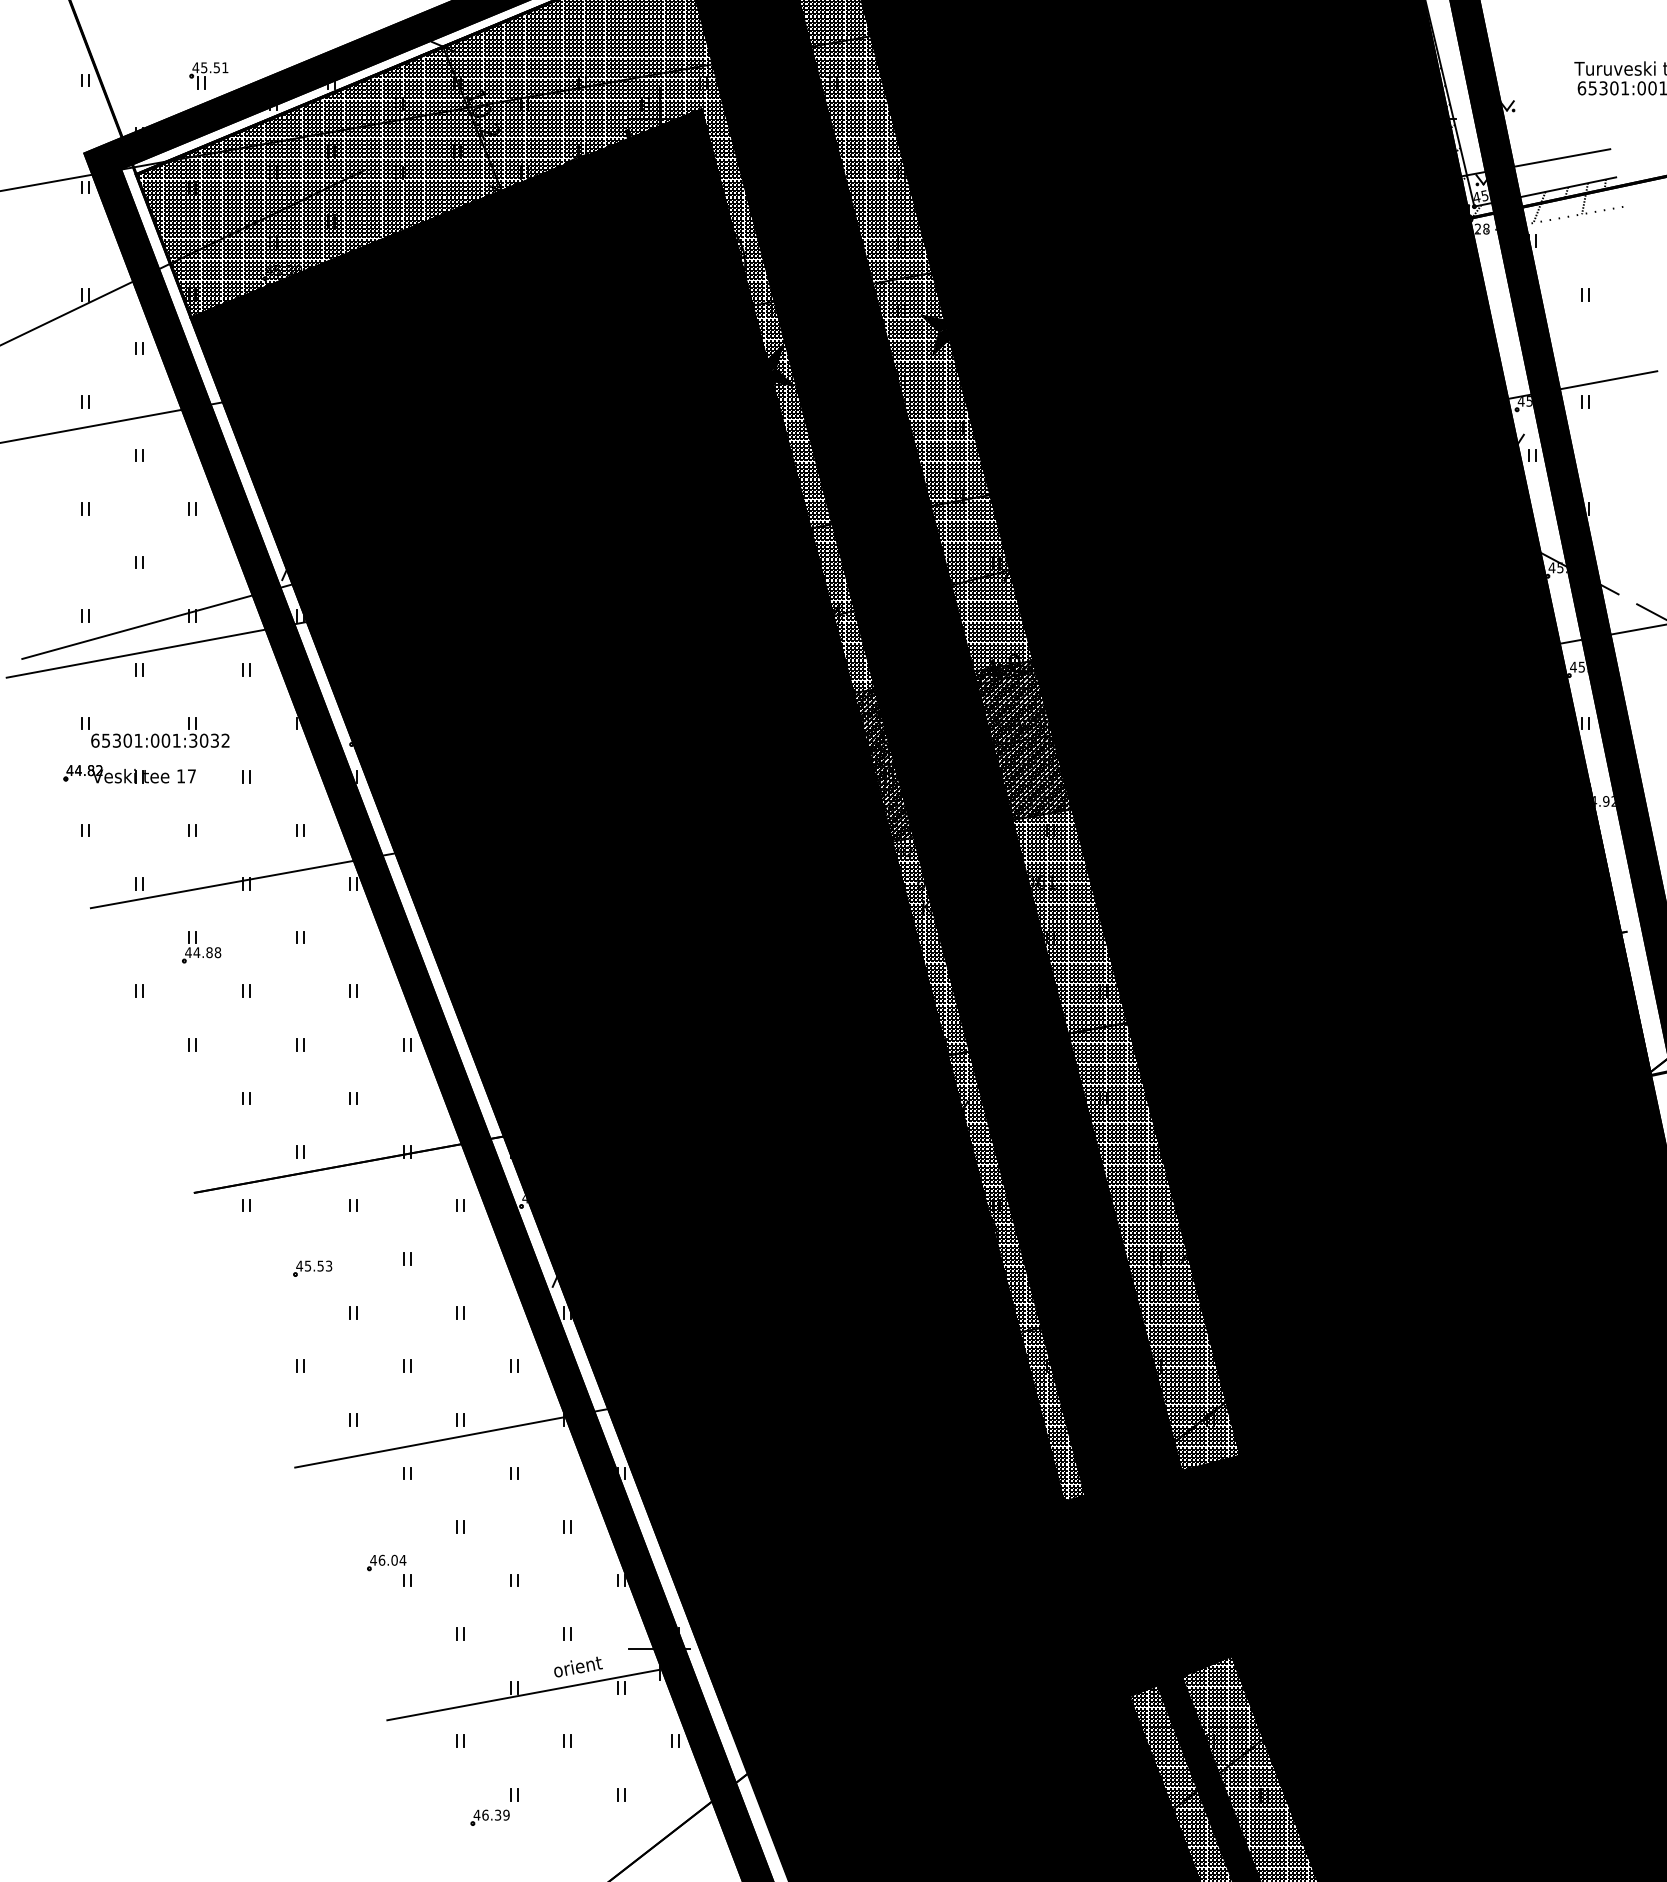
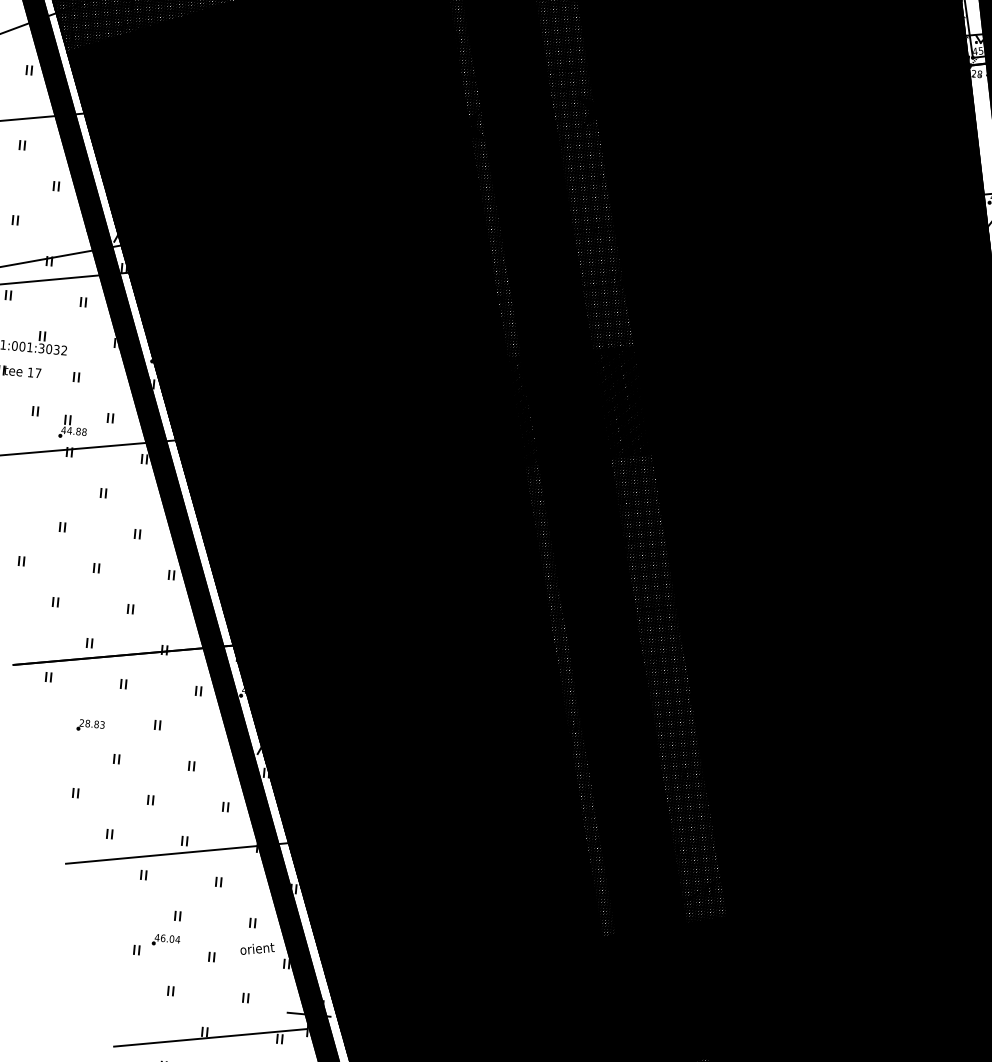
part: (201, 947) -> (73, 427), moved
text: (309, 1265) -> (88, 723), 45.53 -> 28.83
part: (386, 1562) -> (166, 940), moved
text: (578, 1666) -> (257, 948), moved

